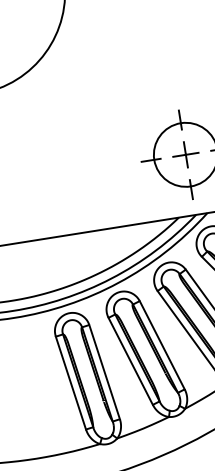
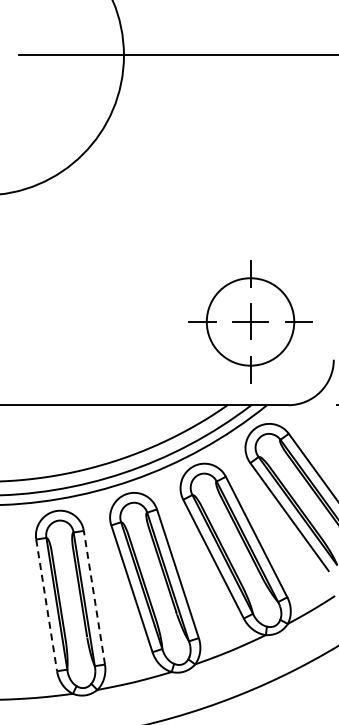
line: (104, 371) -> (94, 597), solid -> dashed
line: (70, 383) -> (46, 605), solid -> dashed

